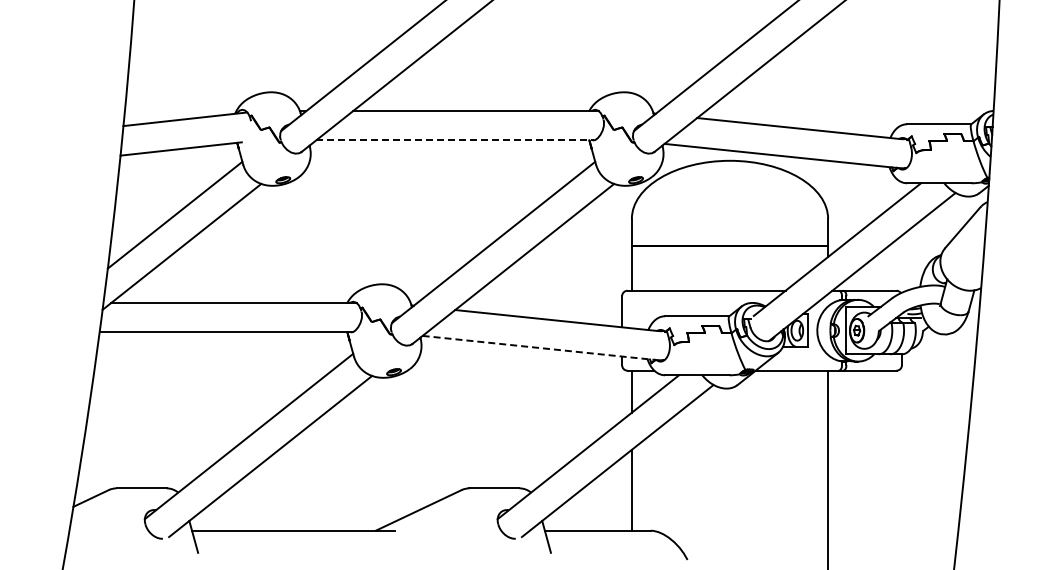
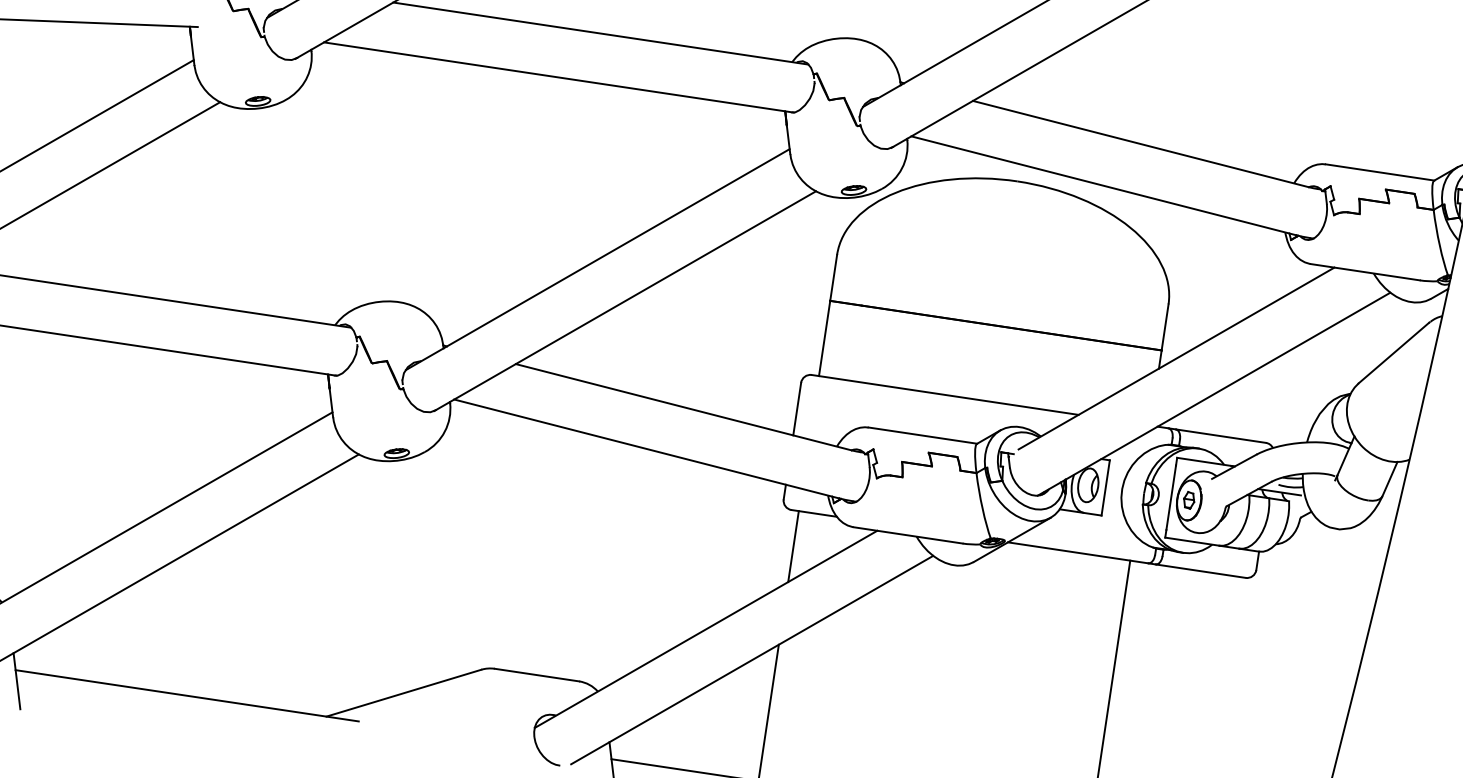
line: (455, 140) -> (559, 77), dashed -> solid
line: (538, 347) -> (646, 448), dashed -> solid

